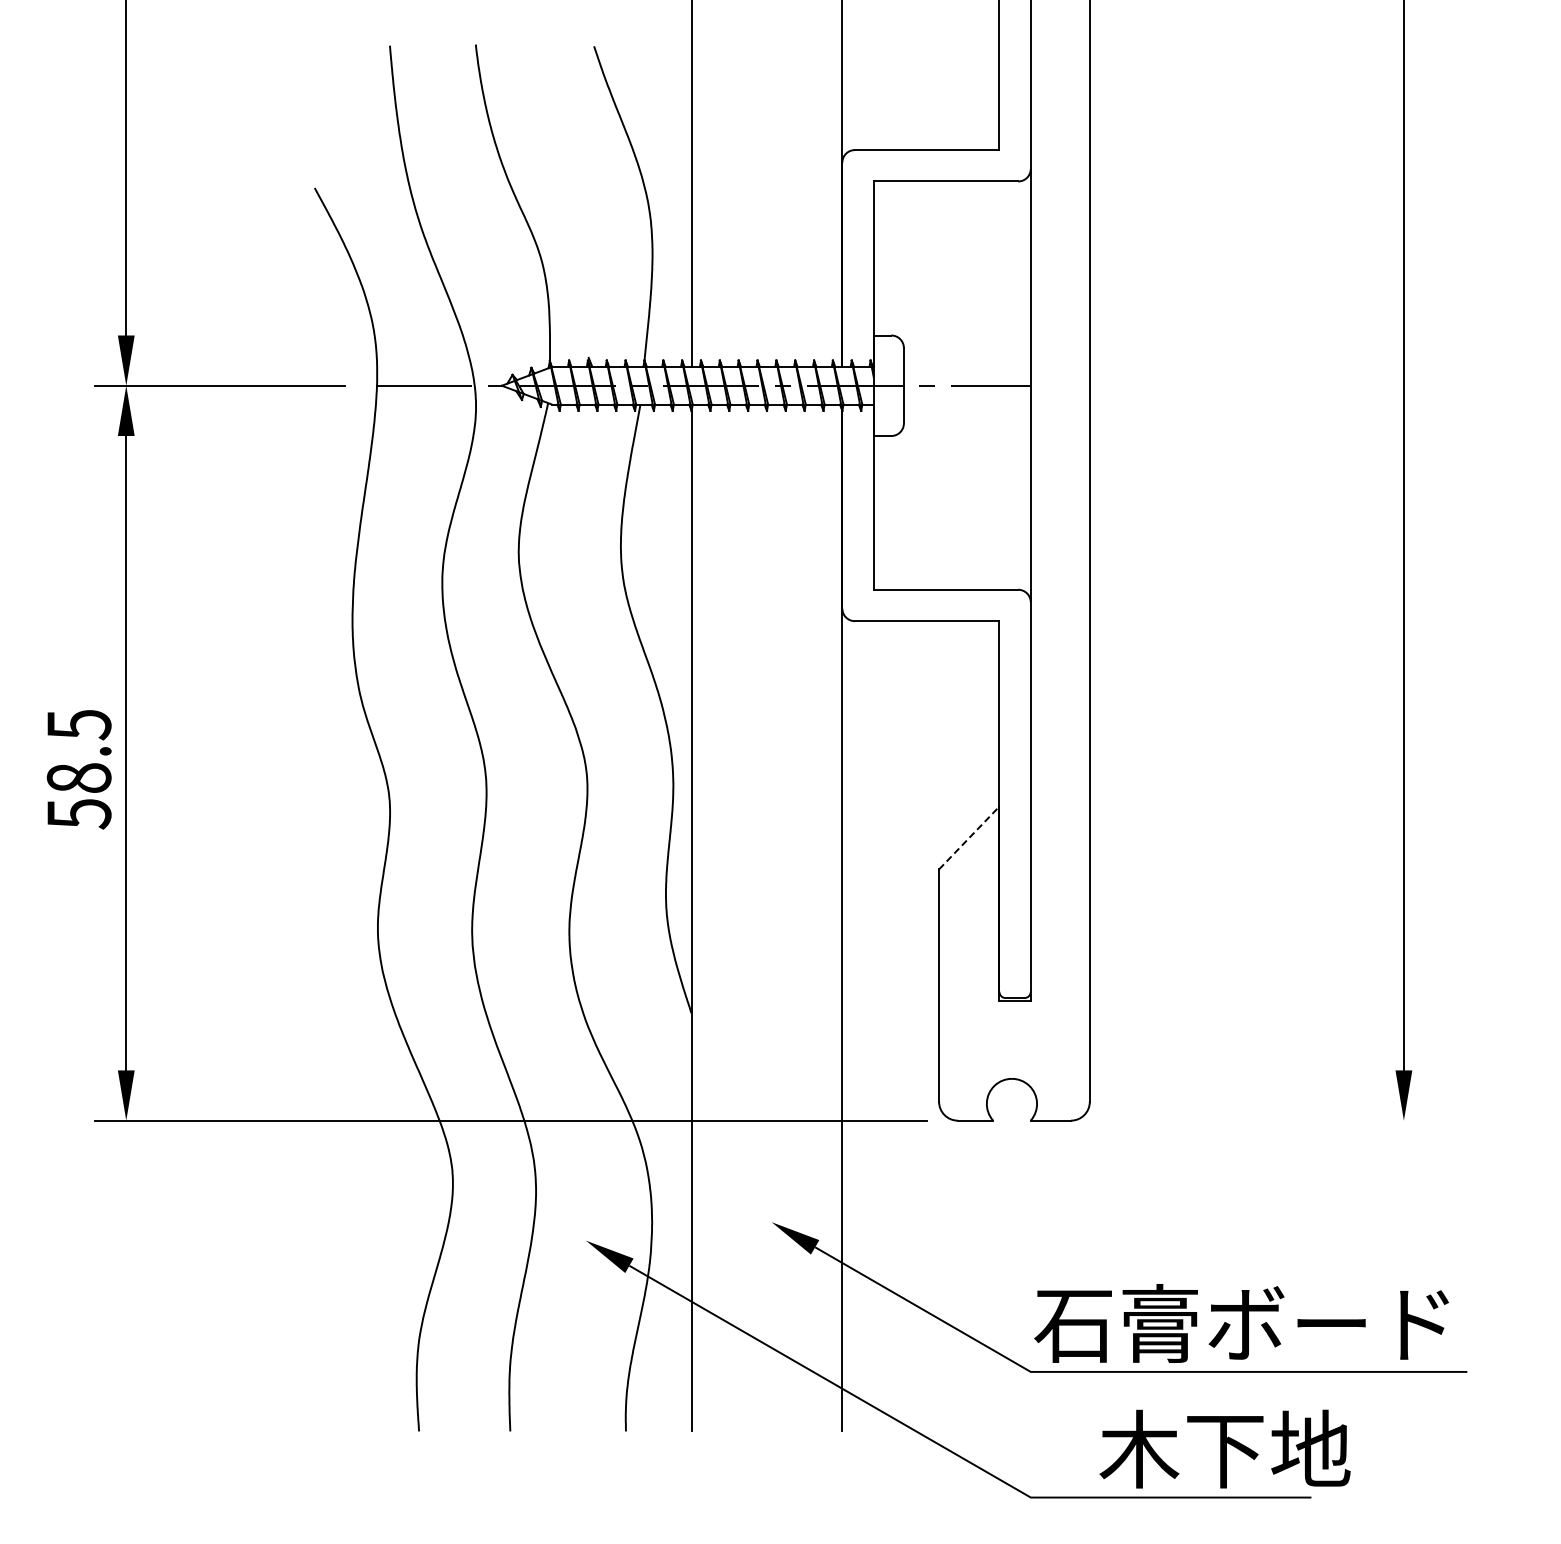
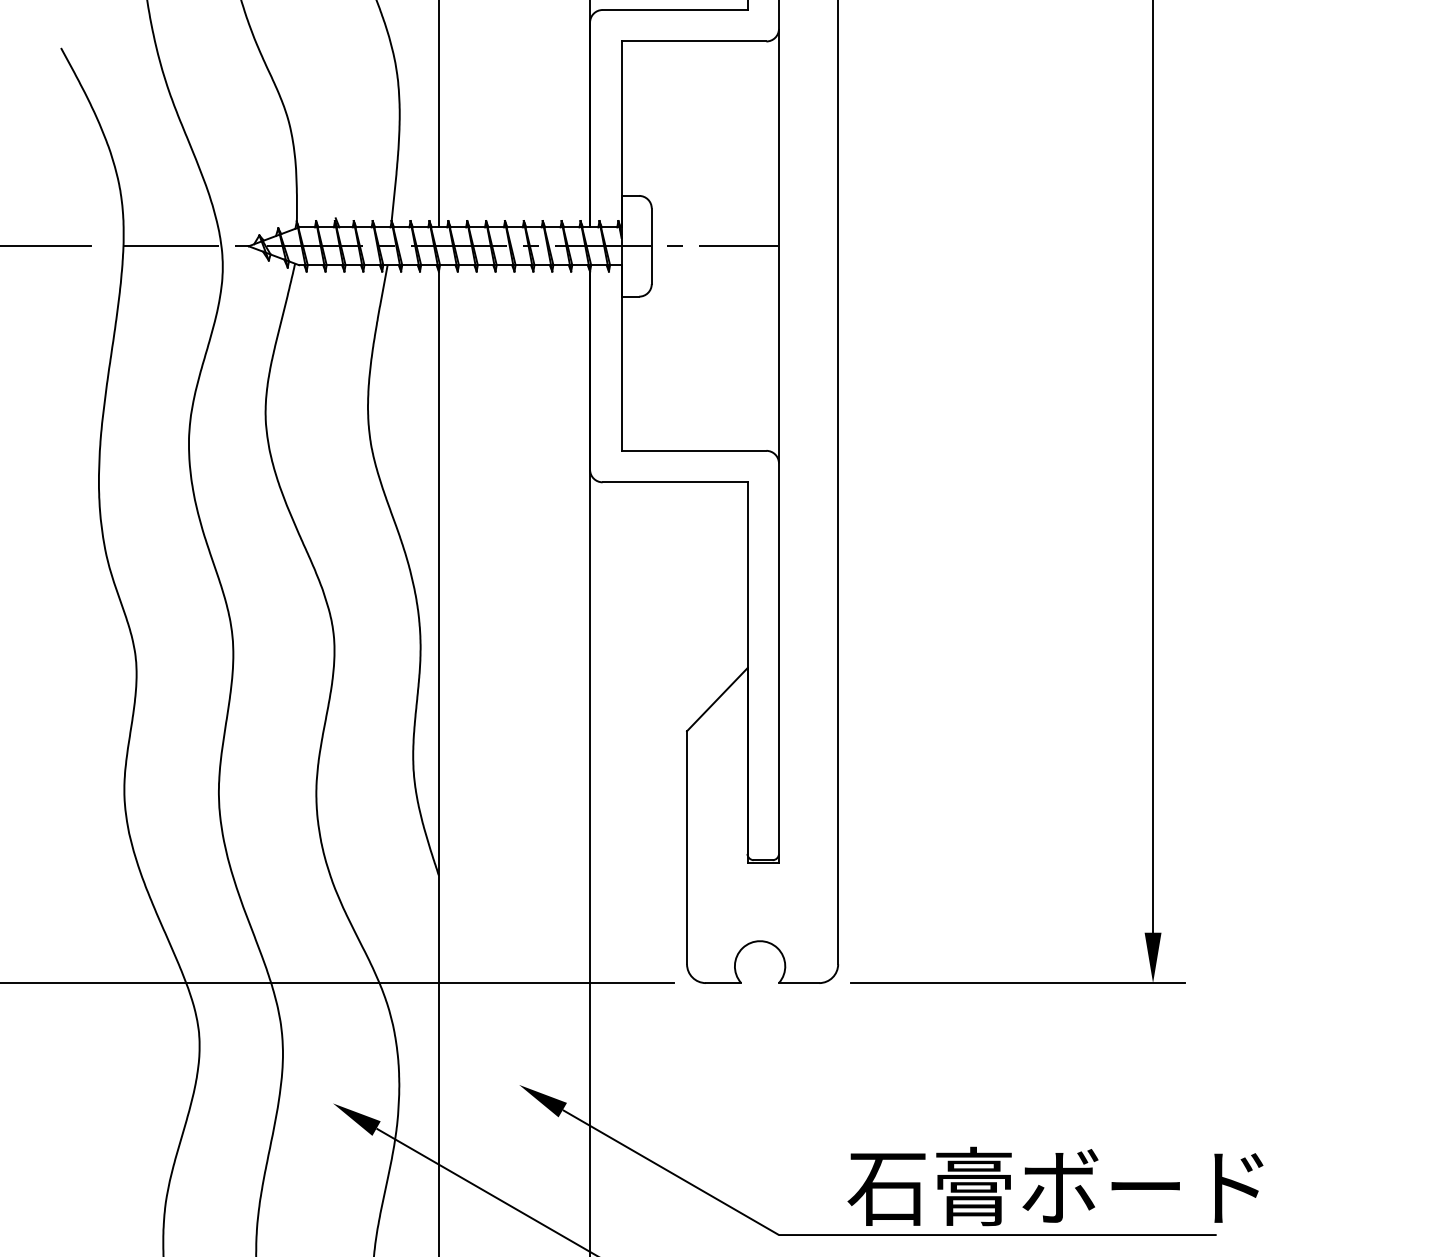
line: (969, 838) -> (717, 700), dashed -> solid
line: (1268, 1120) -> (1017, 982), added
text: (1241, 1323) -> (1055, 1186), moved

